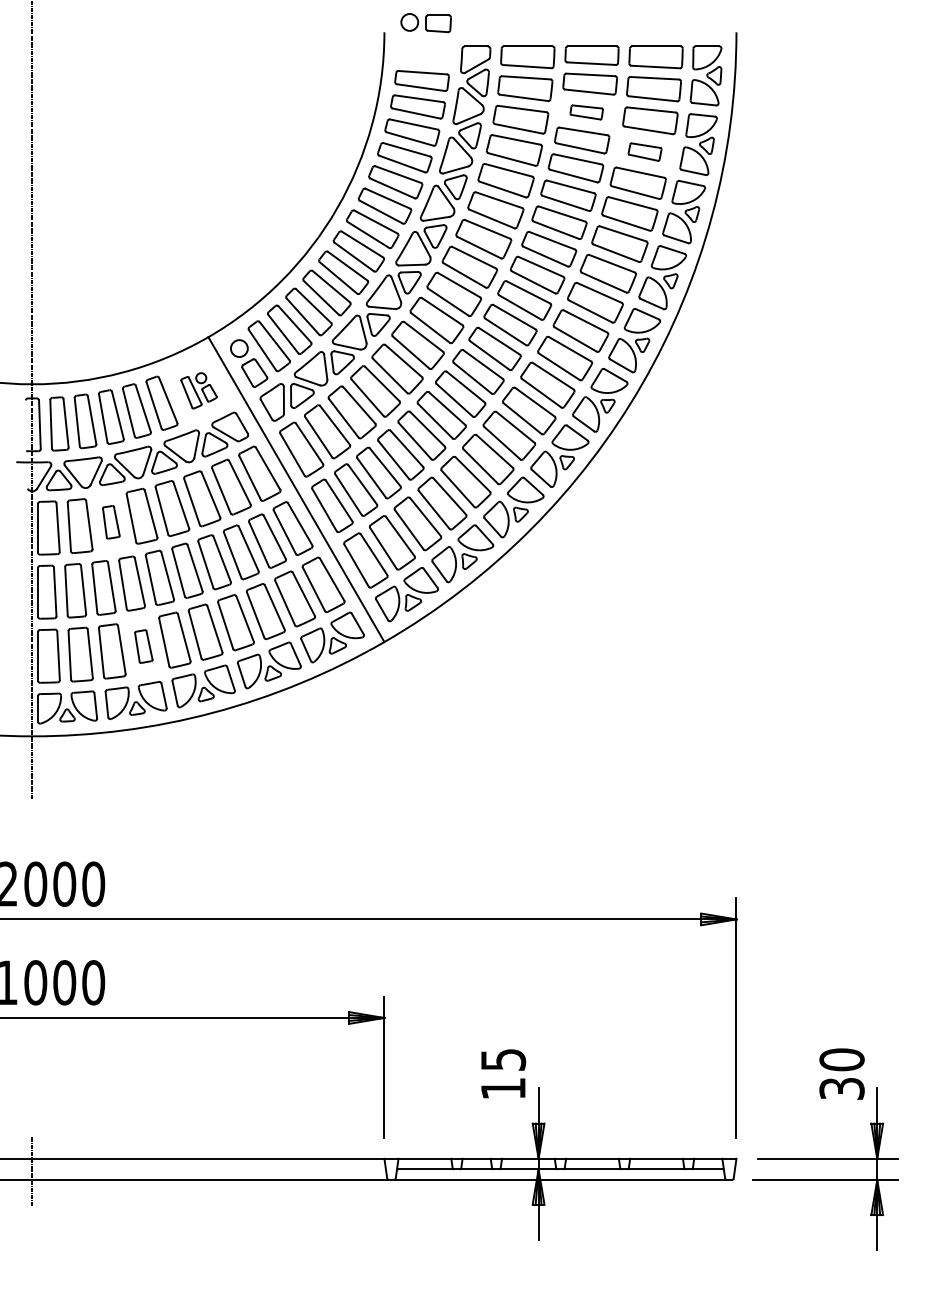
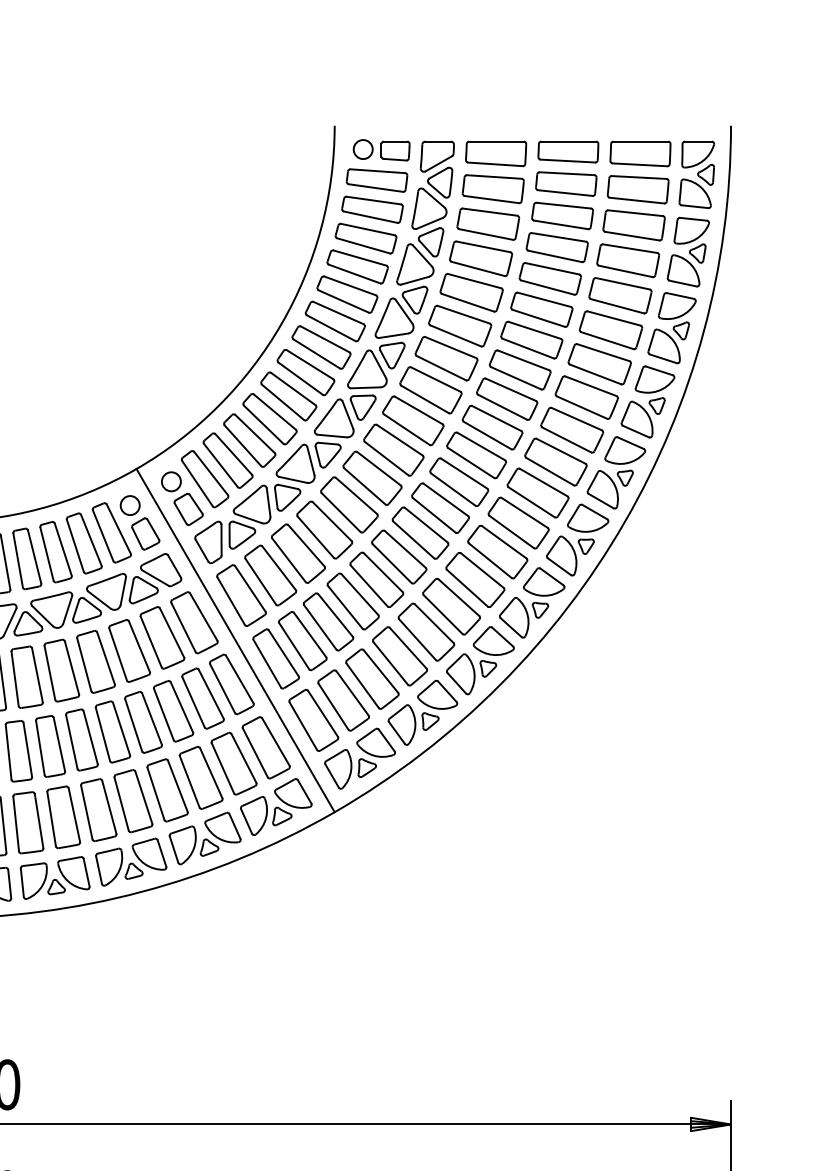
part: (425, 23) -> (380, 150), moved
part: (586, 112) -> (562, 216), size x1.67
part: (644, 151) -> (627, 259), size x1.67
part: (198, 390) -> (125, 529), size x1.67
part: (111, 522) -> (27, 677), size x1.67
part: (143, 646) -> (63, 817), size x1.67

